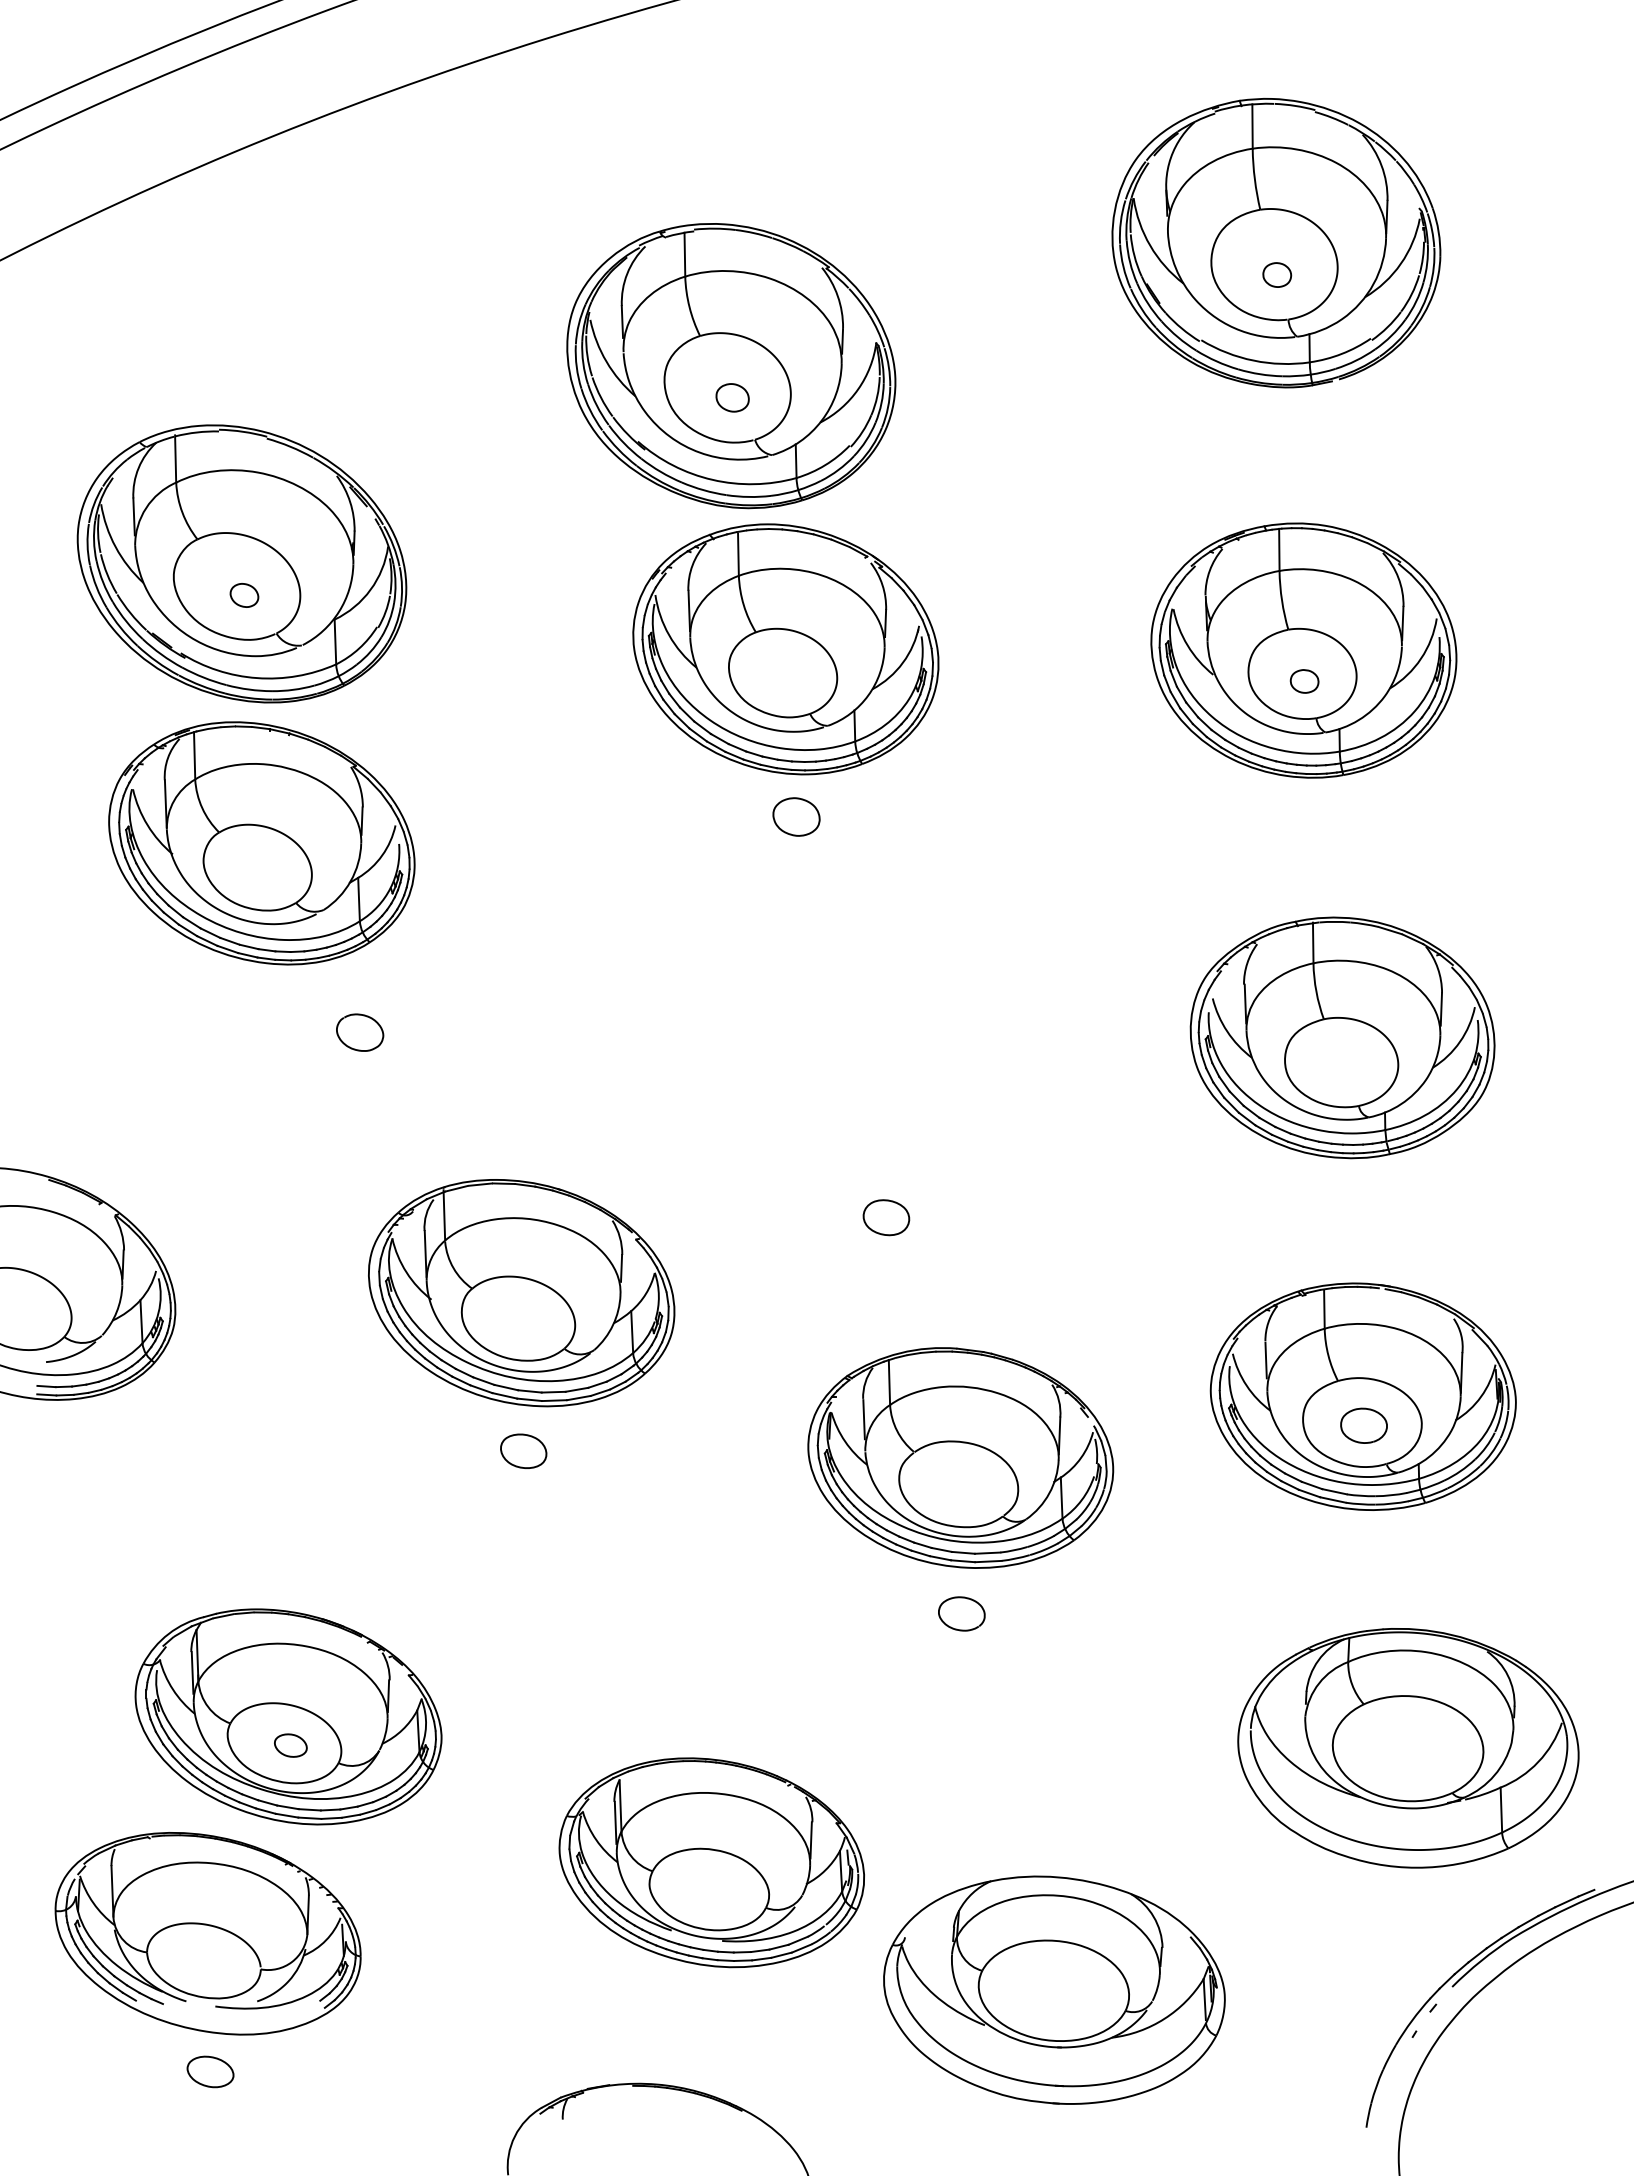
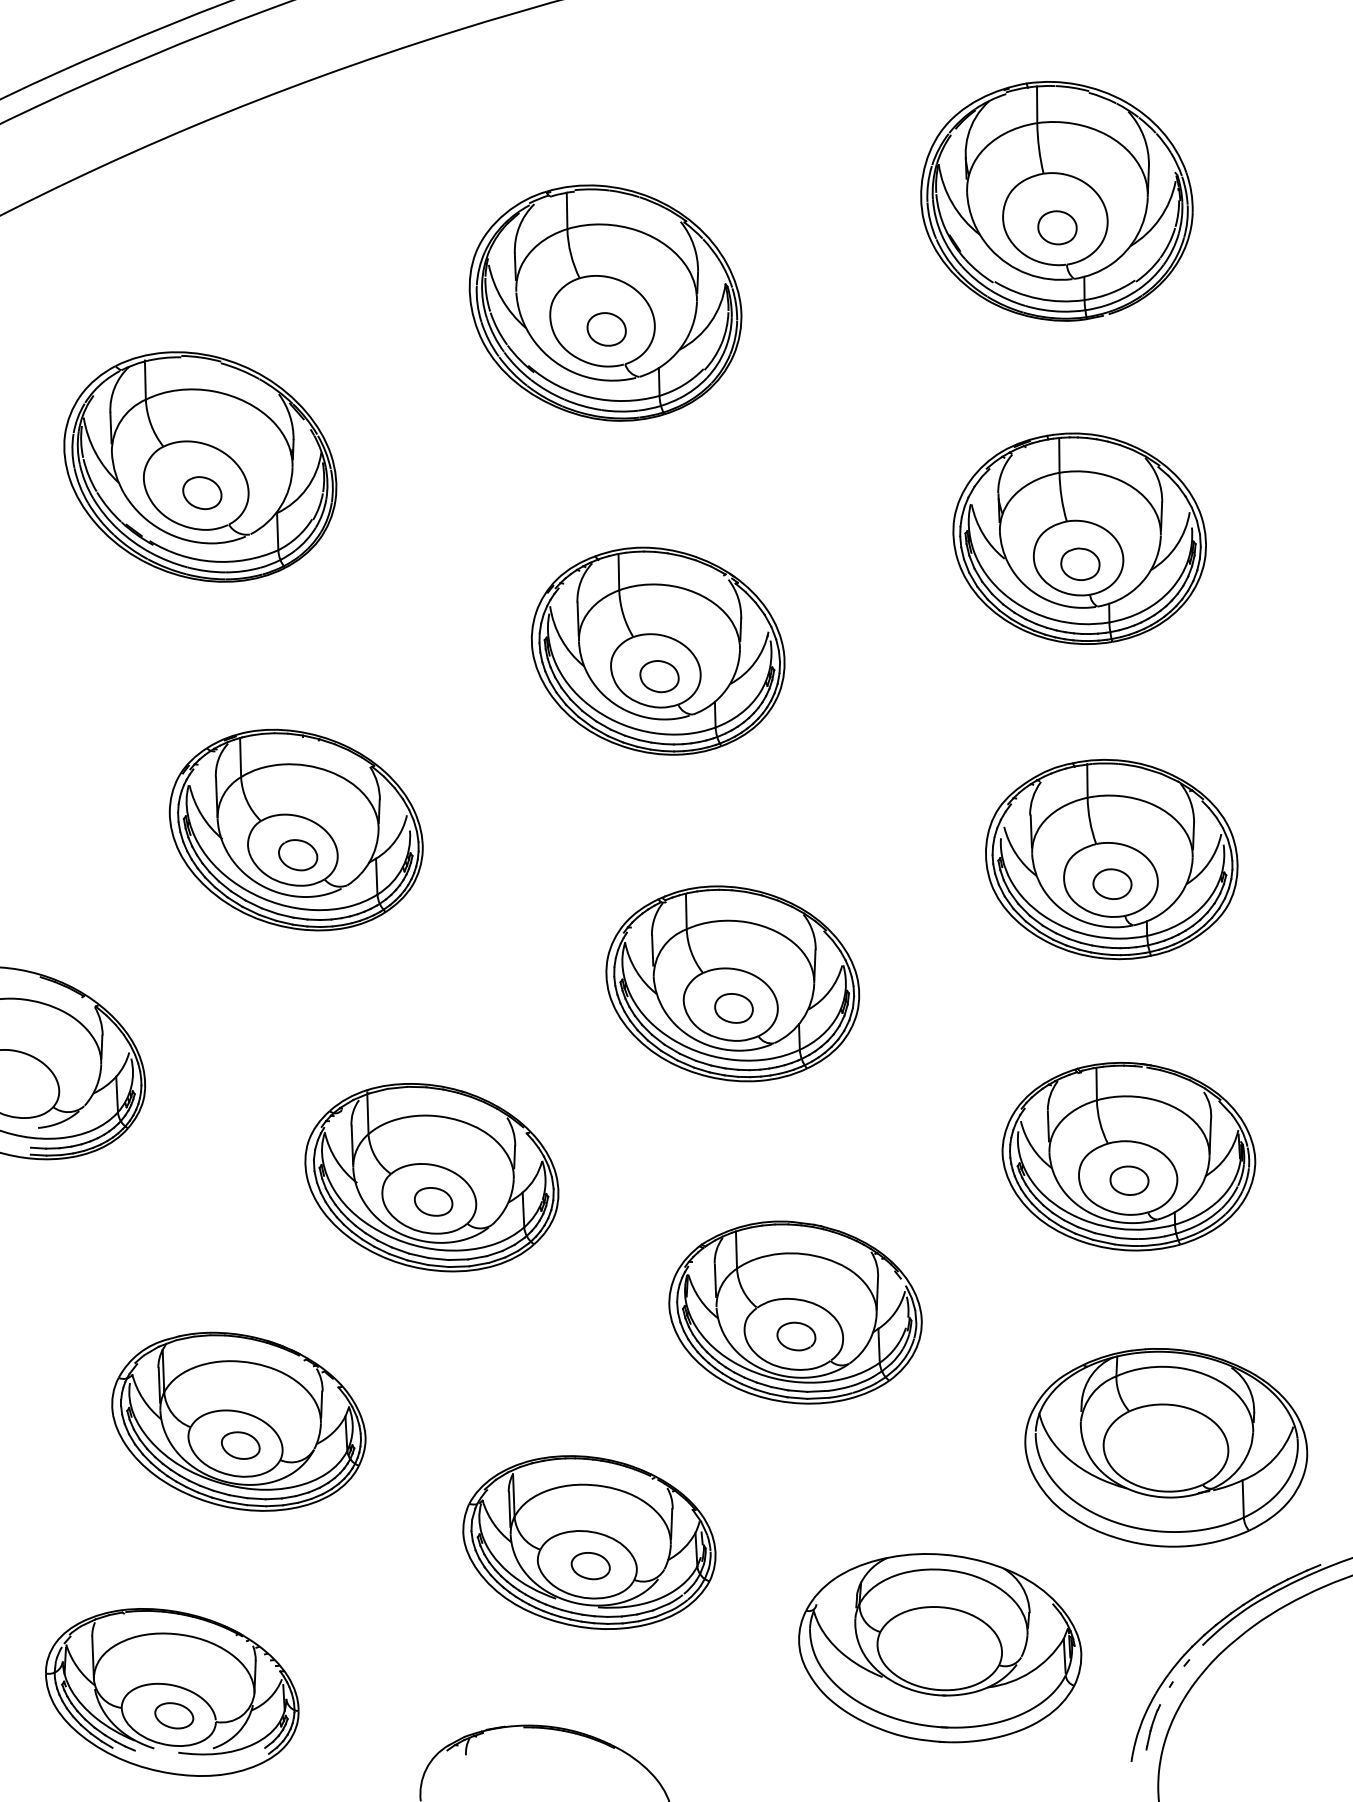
part: (1277, 274) -> (1057, 227), size x1.67
part: (732, 397) -> (606, 329), size x1.43
part: (244, 595) -> (202, 493), size x1.67
part: (785, 649) -> (657, 651), moved
part: (1304, 681) -> (1080, 564), size x1.67
part: (261, 843) -> (295, 830), moved
part: (1343, 1067) -> (1112, 884), added
part: (884, 1187) -> (732, 983), added
part: (521, 1293) -> (431, 1177), moved
part: (960, 1457) -> (795, 1312), moved
part: (290, 1745) -> (240, 1445), size x1.43
part: (713, 1890) -> (590, 1565), added
part: (207, 1933) -> (171, 1692), moved
part: (1054, 1989) -> (940, 1647), moved
part: (1392, 2085) -> (1153, 1727), added

